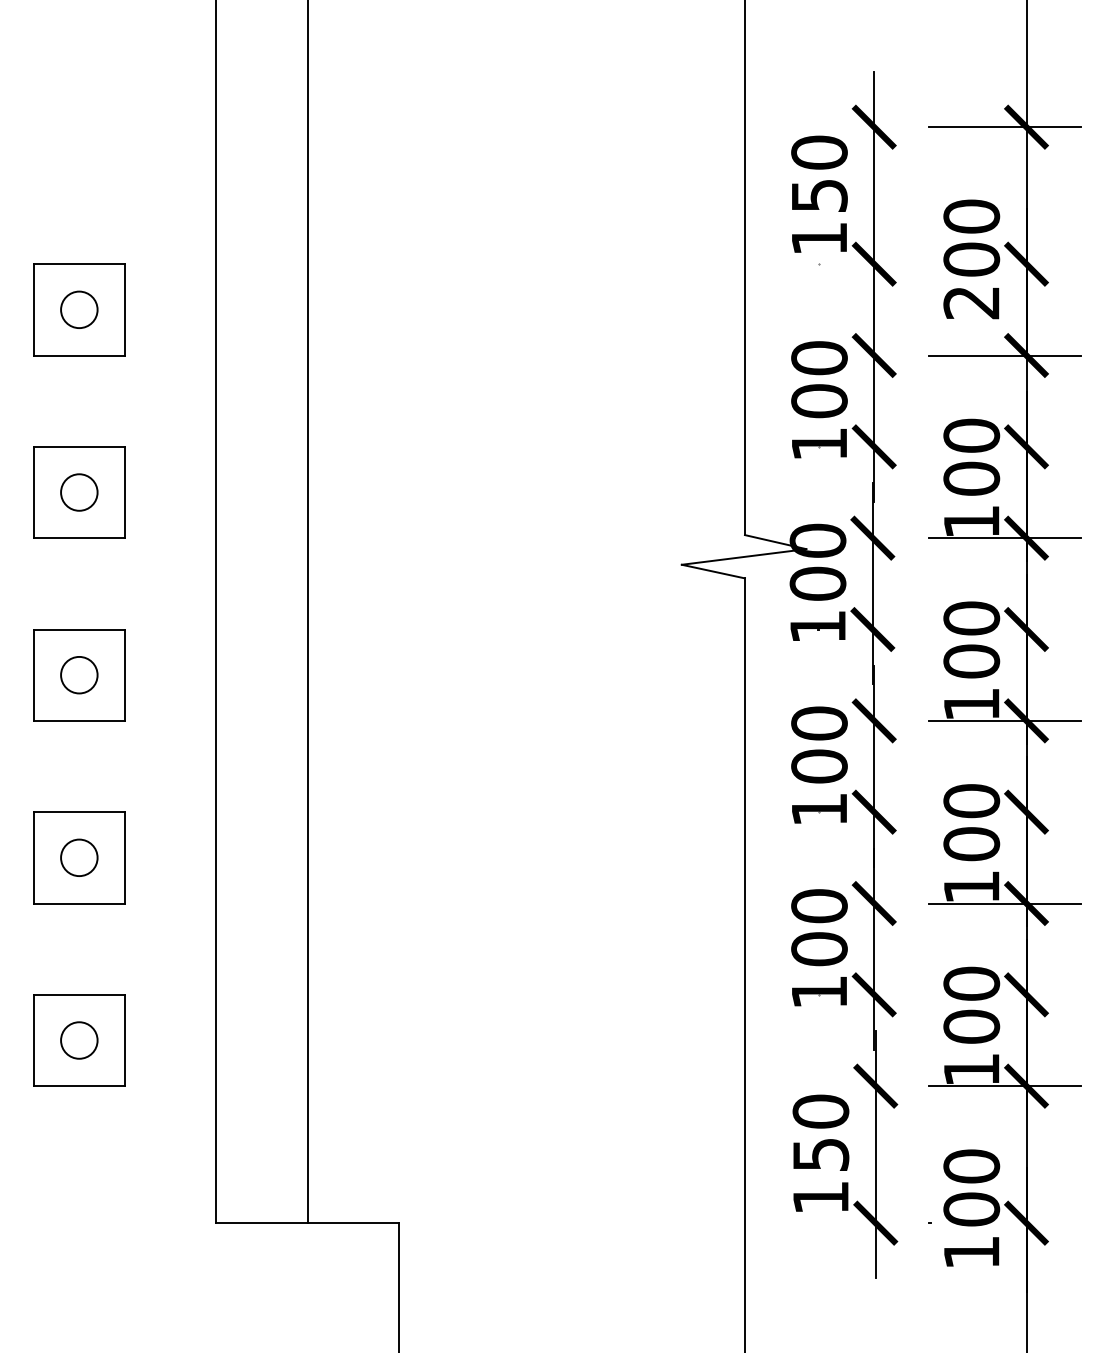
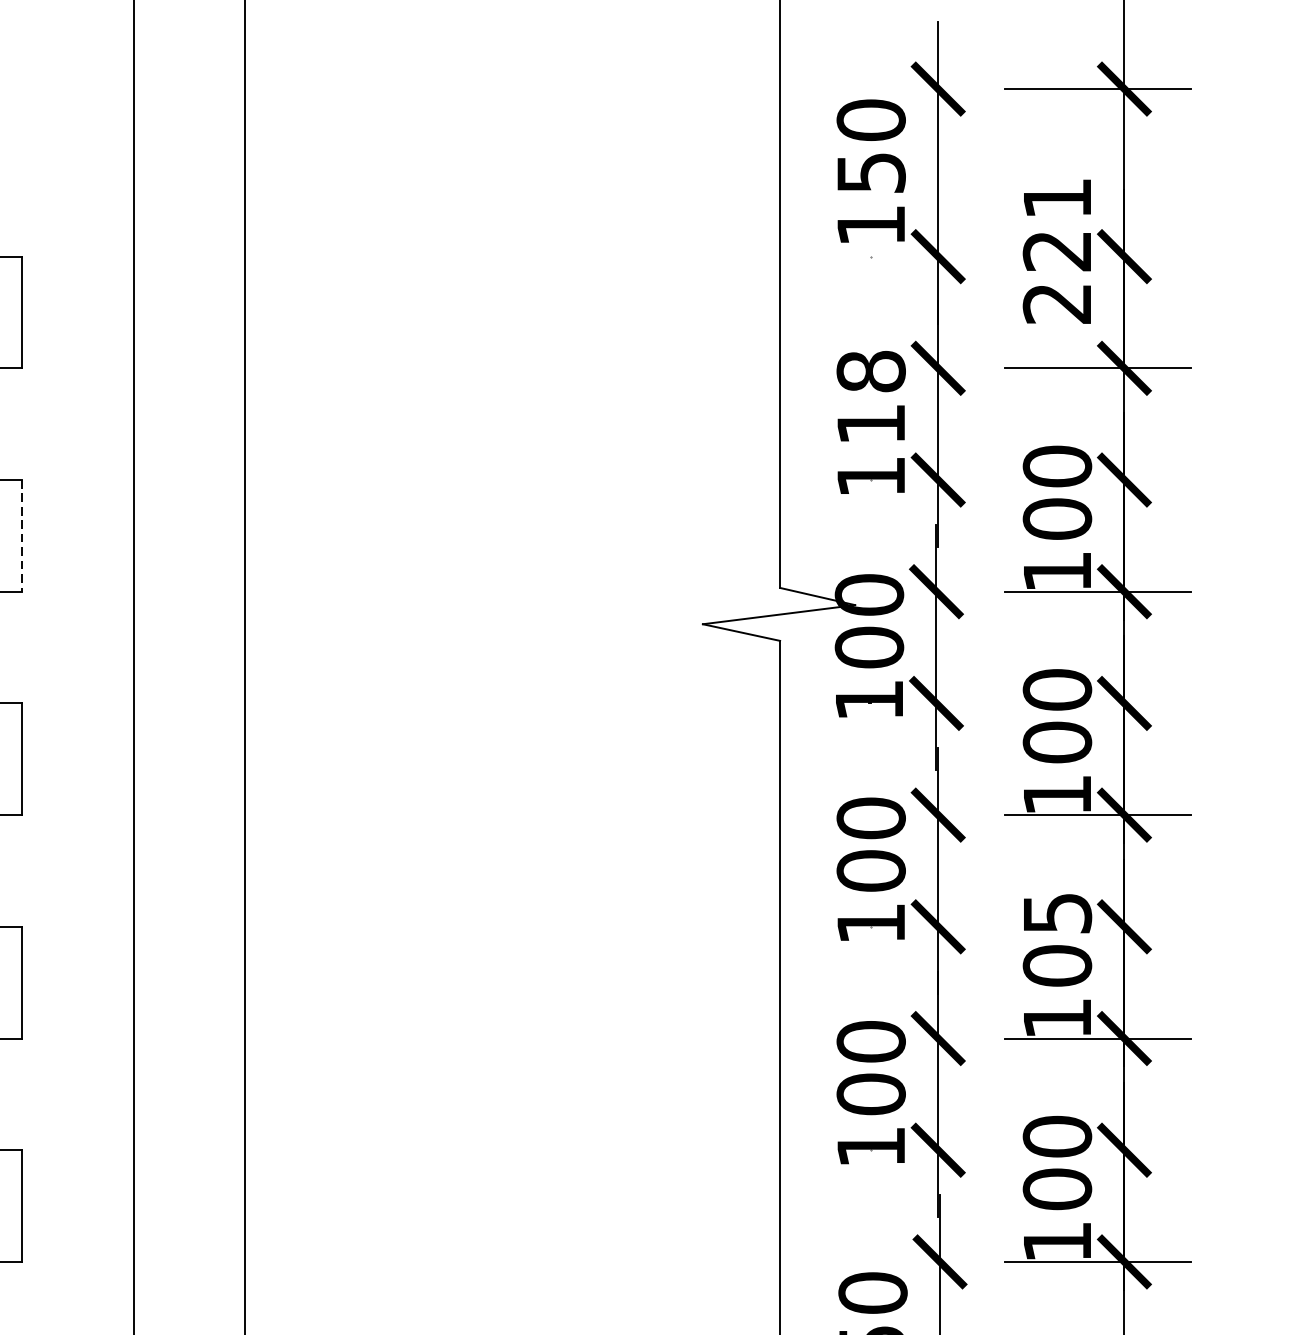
text: (971, 237) -> (1057, 223), 200 -> 221
text: (819, 379) -> (871, 397), 100 -> 118
line: (125, 492) -> (22, 535), solid -> dashed
text: (971, 801) -> (1057, 913), 100 -> 105

